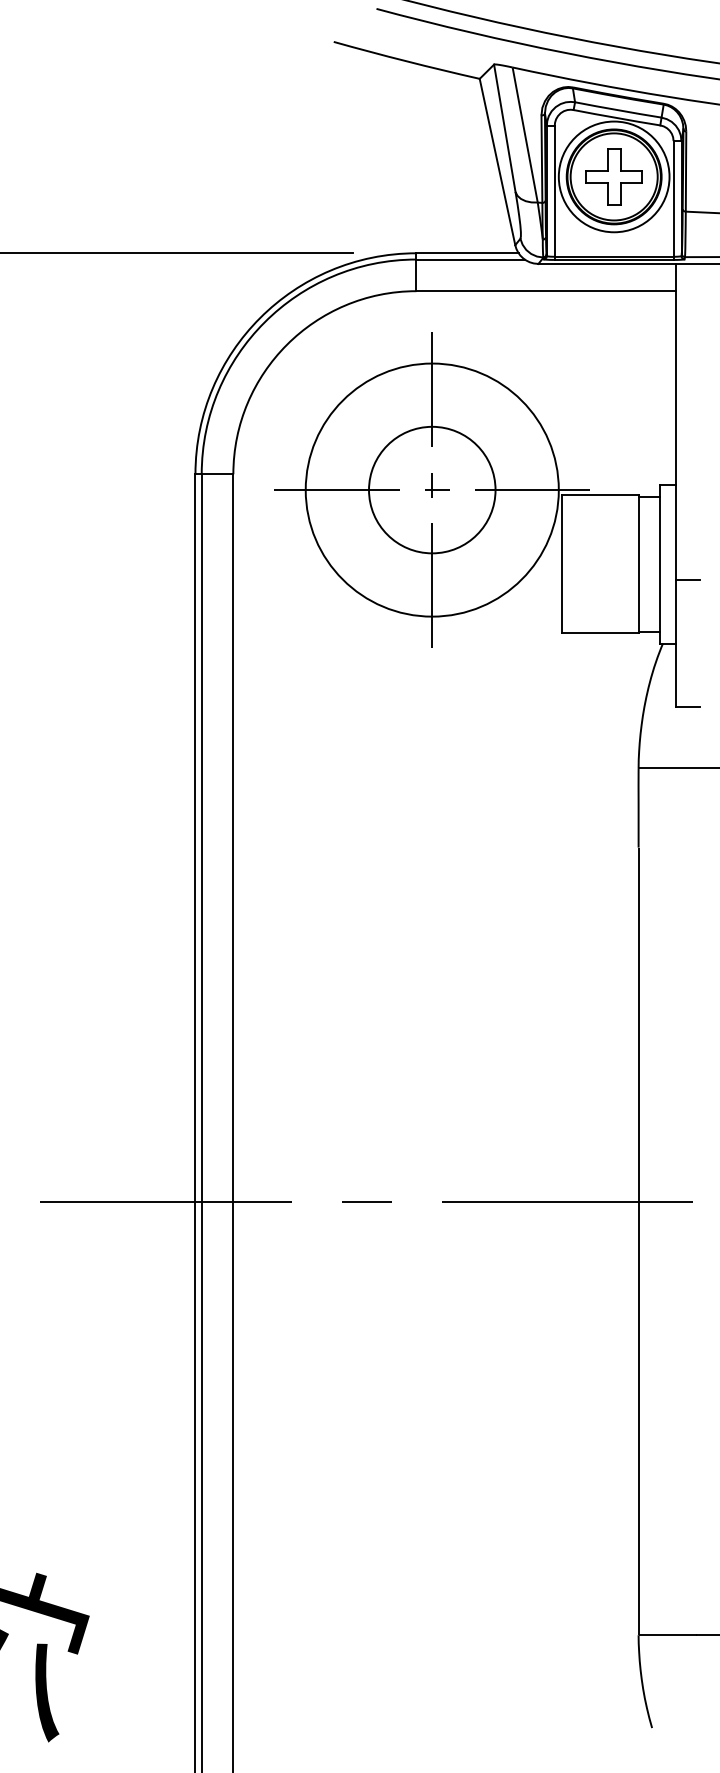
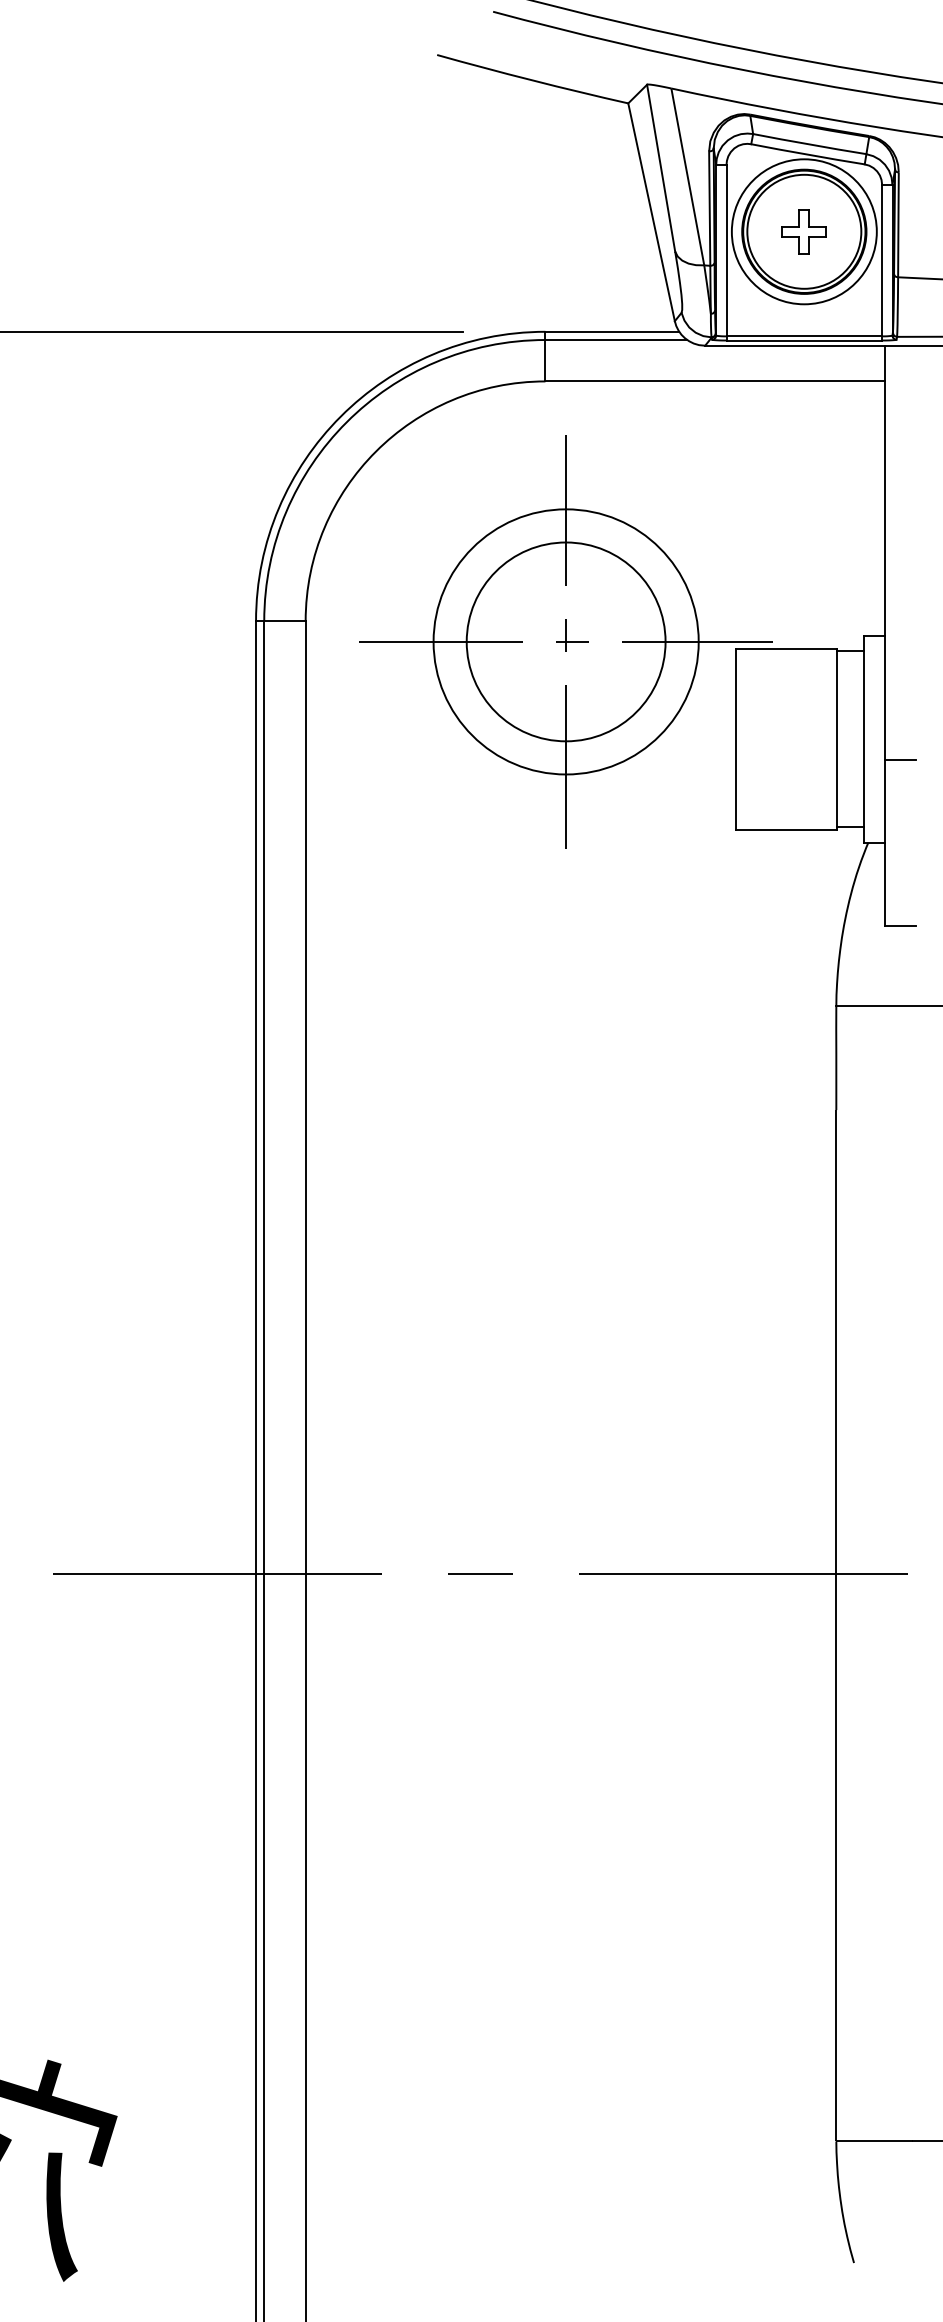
part: (613, 176) -> (803, 231), size x0.6
circle: (431, 489) -> (565, 641), size x0.6
circle: (432, 489) -> (566, 641), size x1.6

